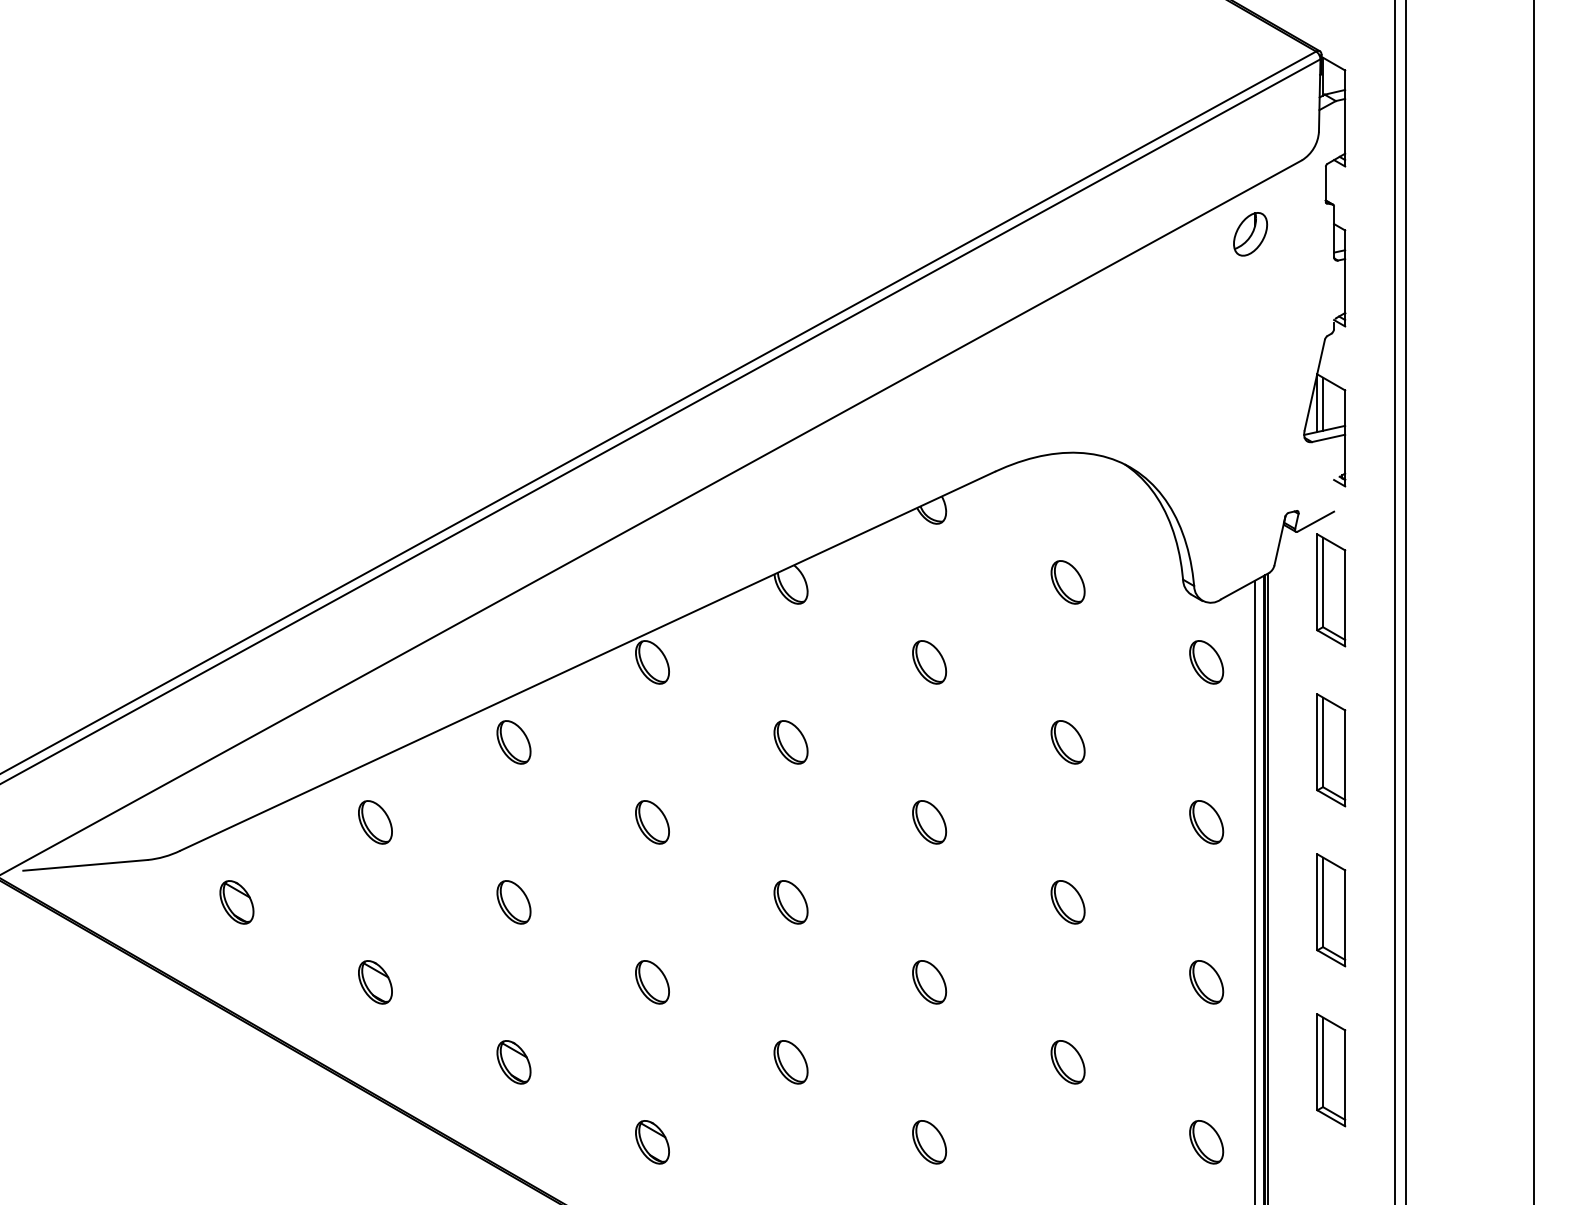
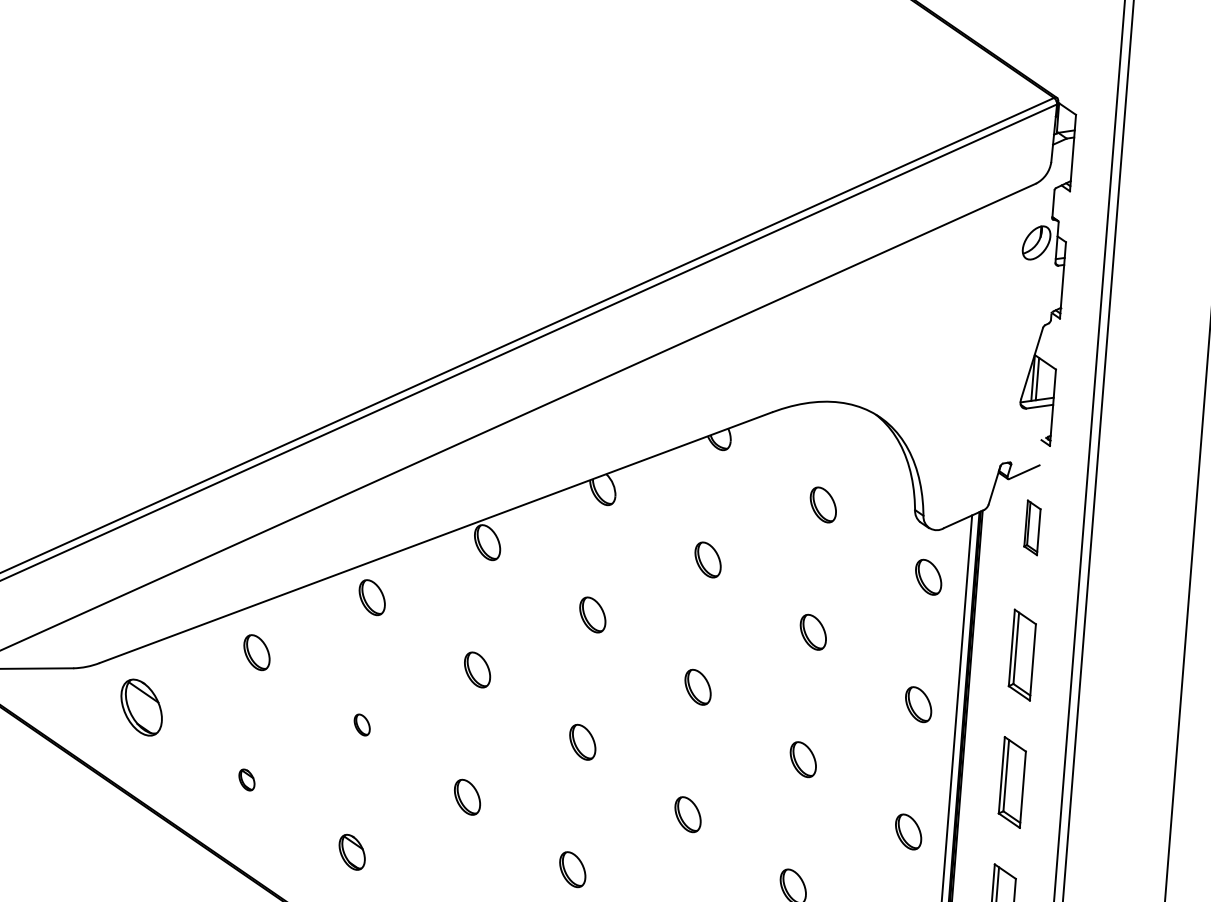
part: (1250, 234) -> (1036, 243), moved
part: (1331, 590) -> (1032, 527), size x0.6
part: (236, 902) -> (141, 707), size x1.6
part: (513, 902) -> (361, 725), size x0.6
part: (375, 982) -> (246, 780), size x0.6

